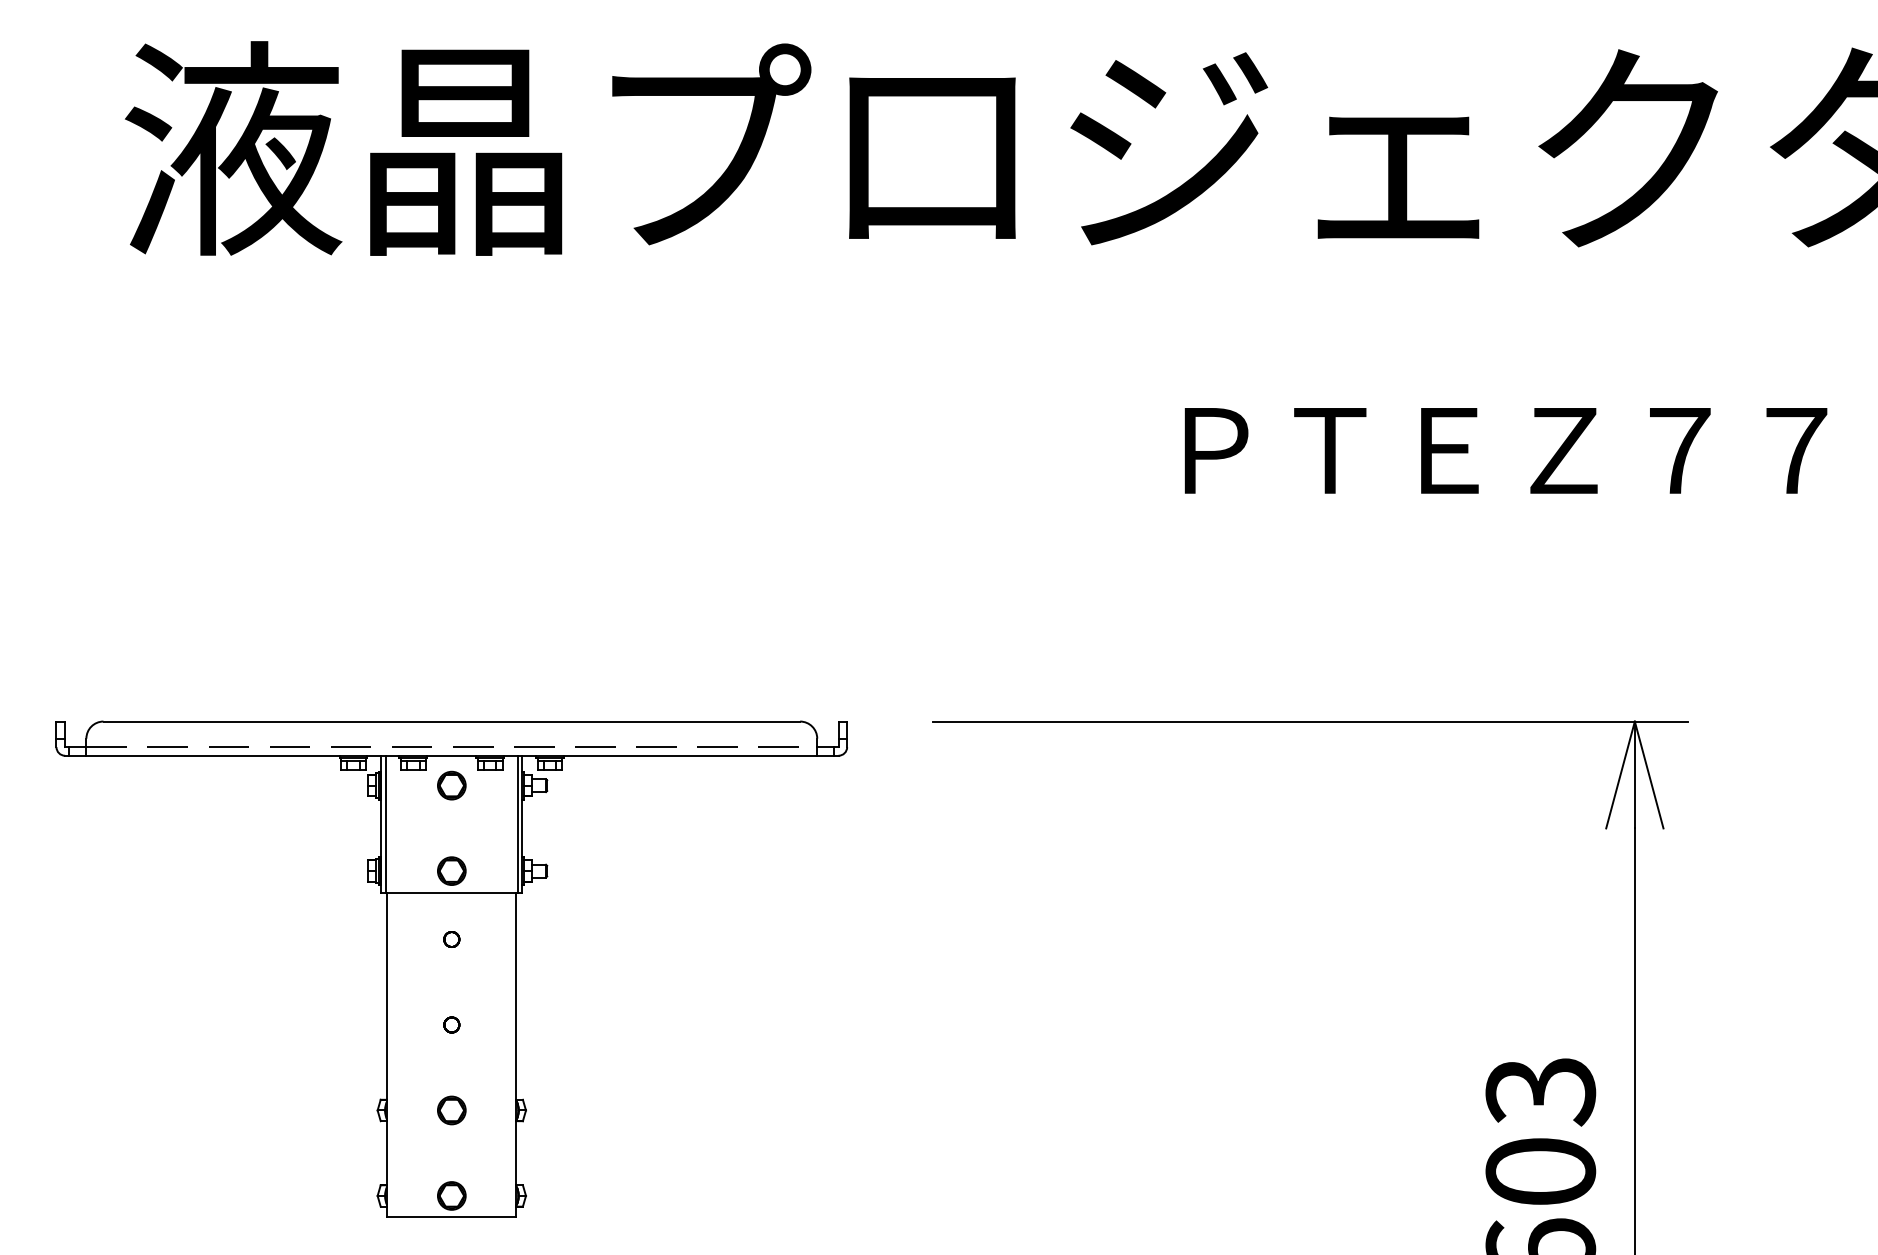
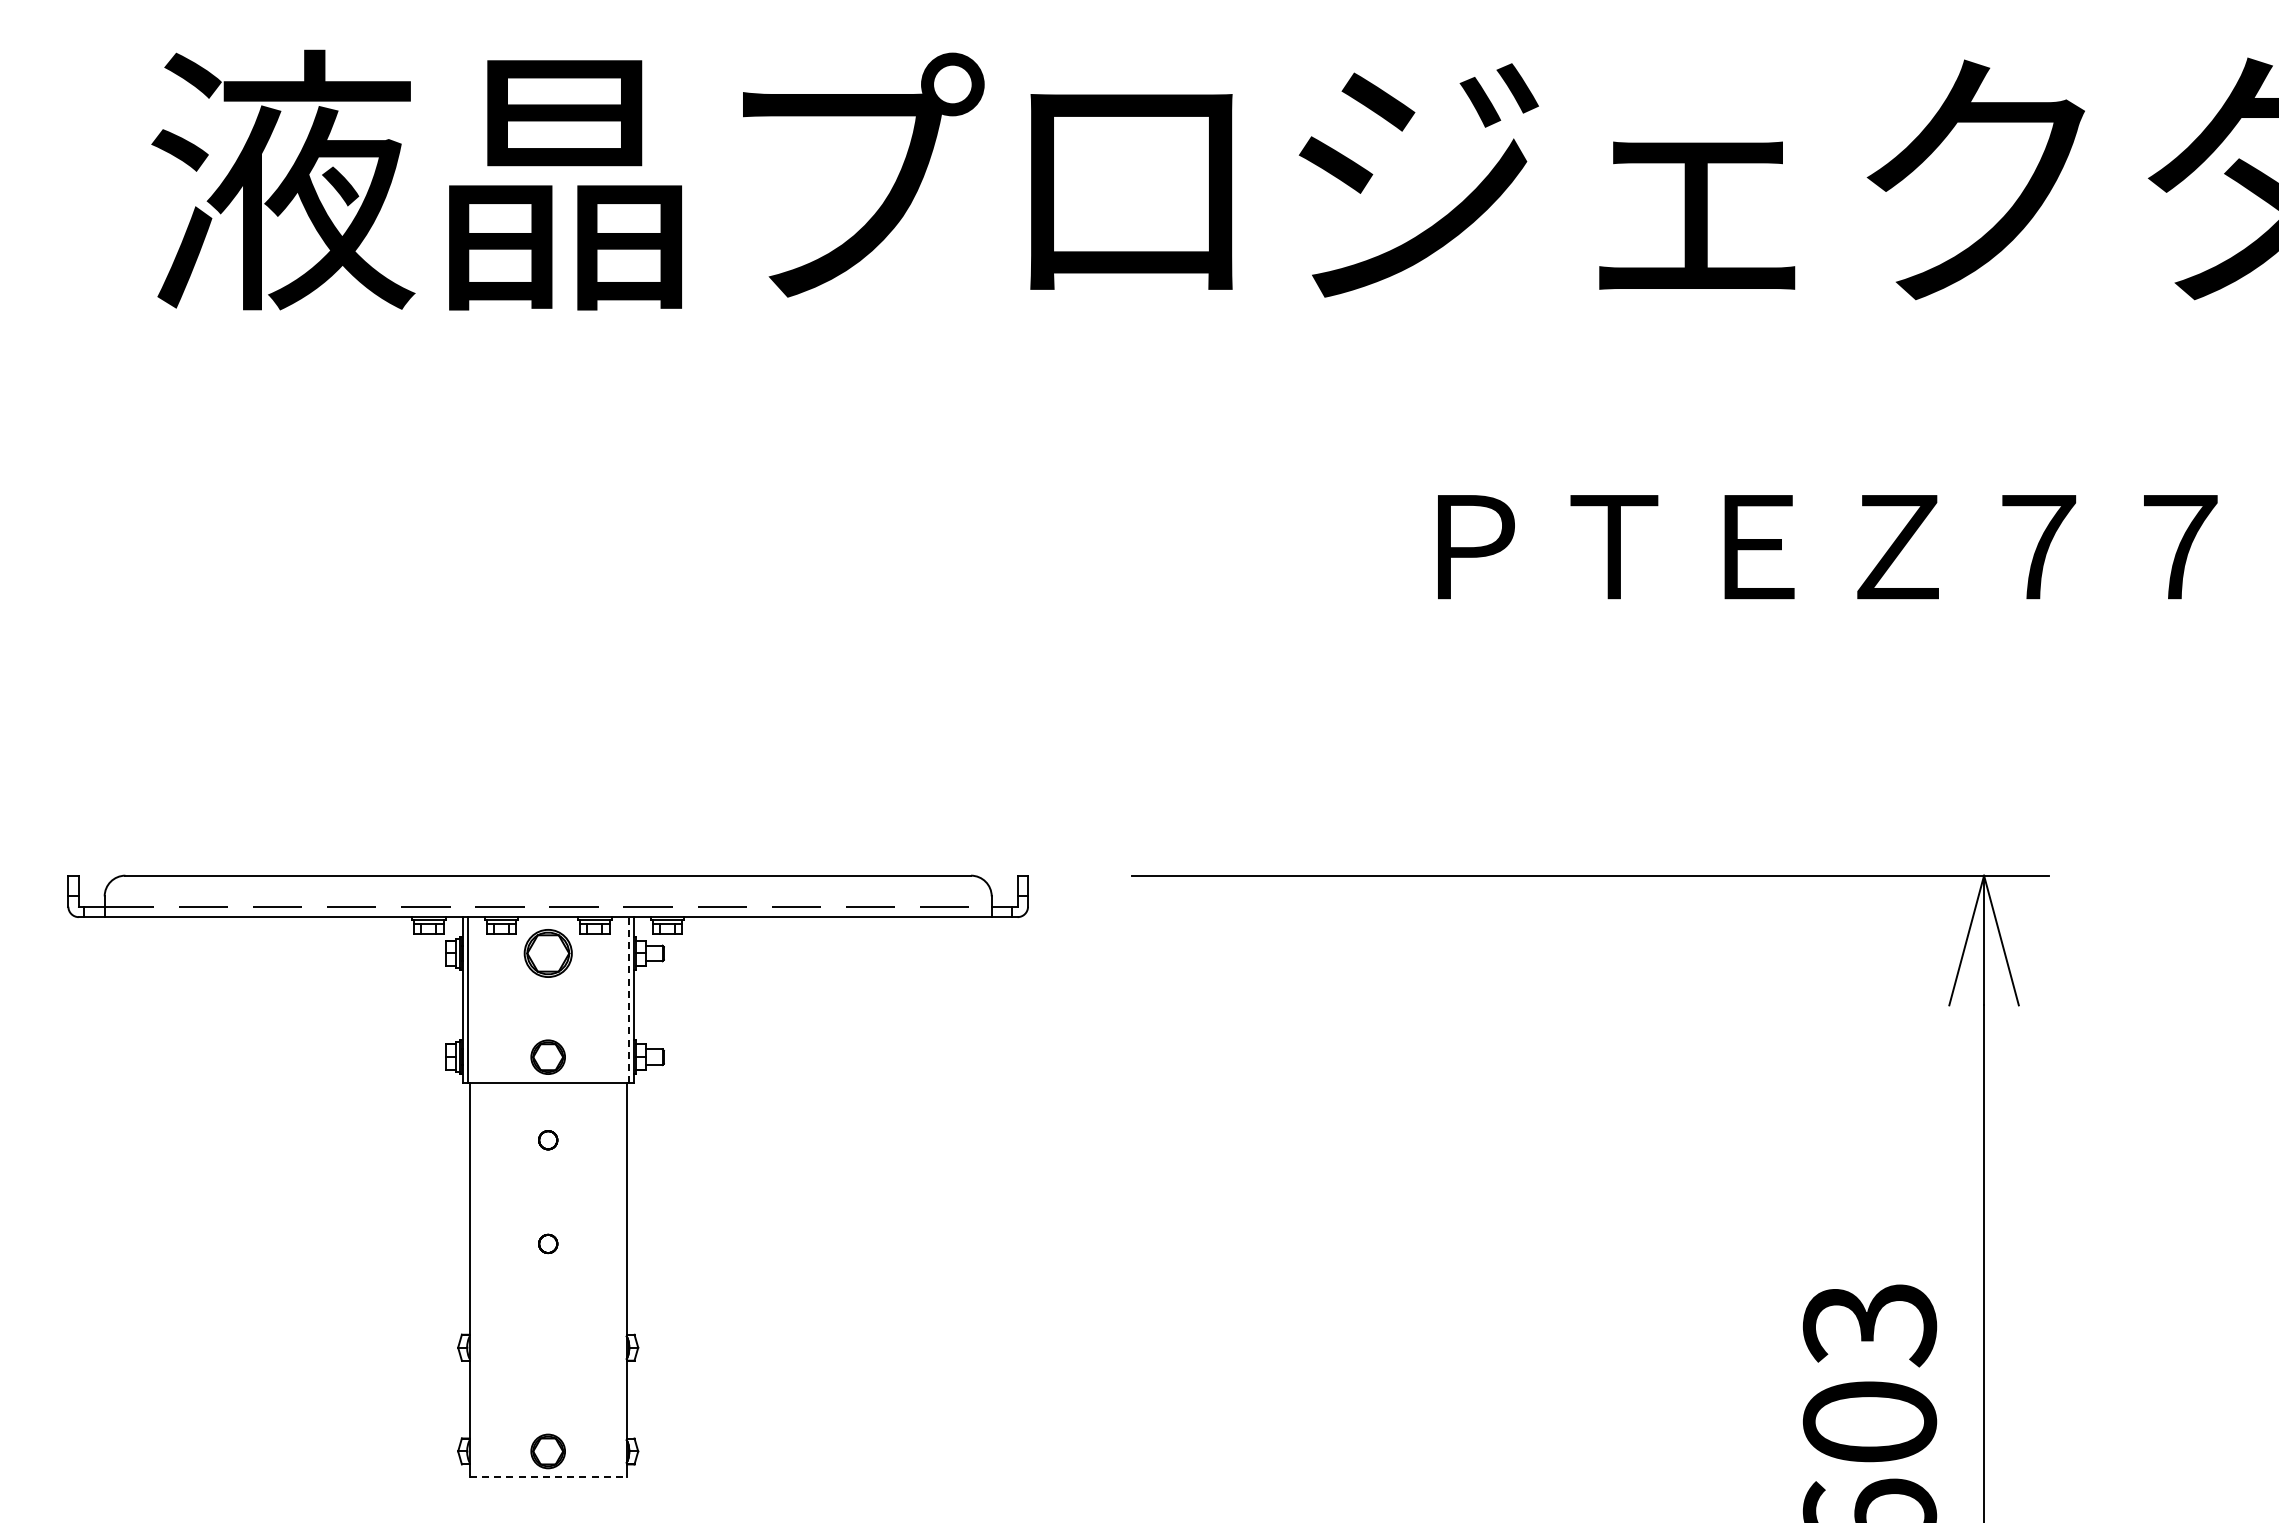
part: (451, 785) -> (547, 953), size x1.4
line: (517, 824) -> (628, 1000), solid -> dashed
part: (451, 1110) -> (547, 1347), removed
line: (452, 1217) -> (548, 1477), solid -> dashed

